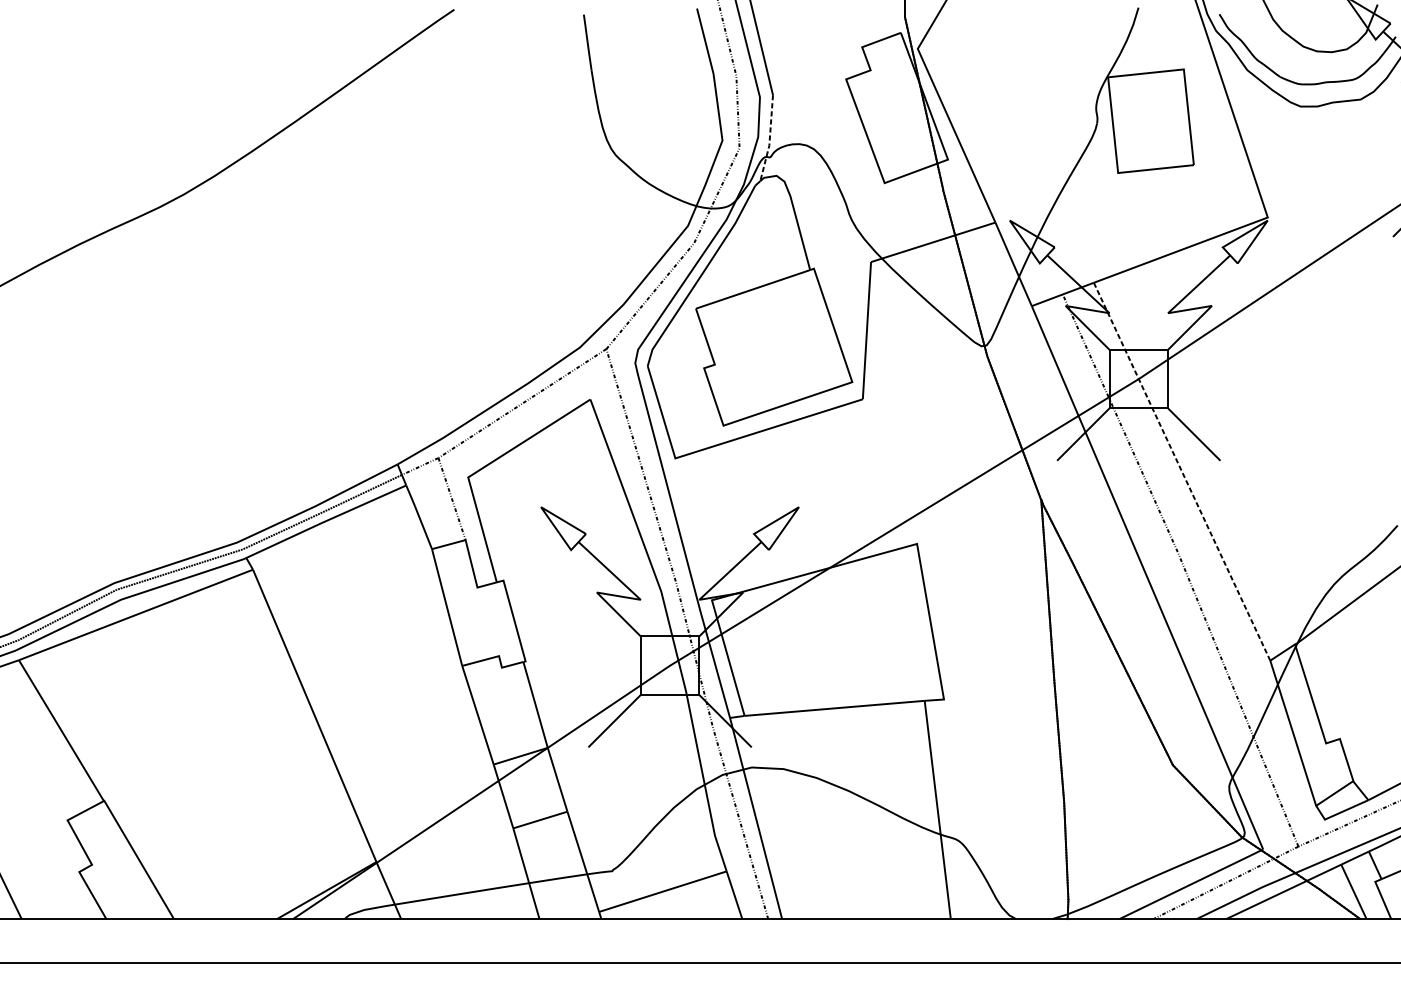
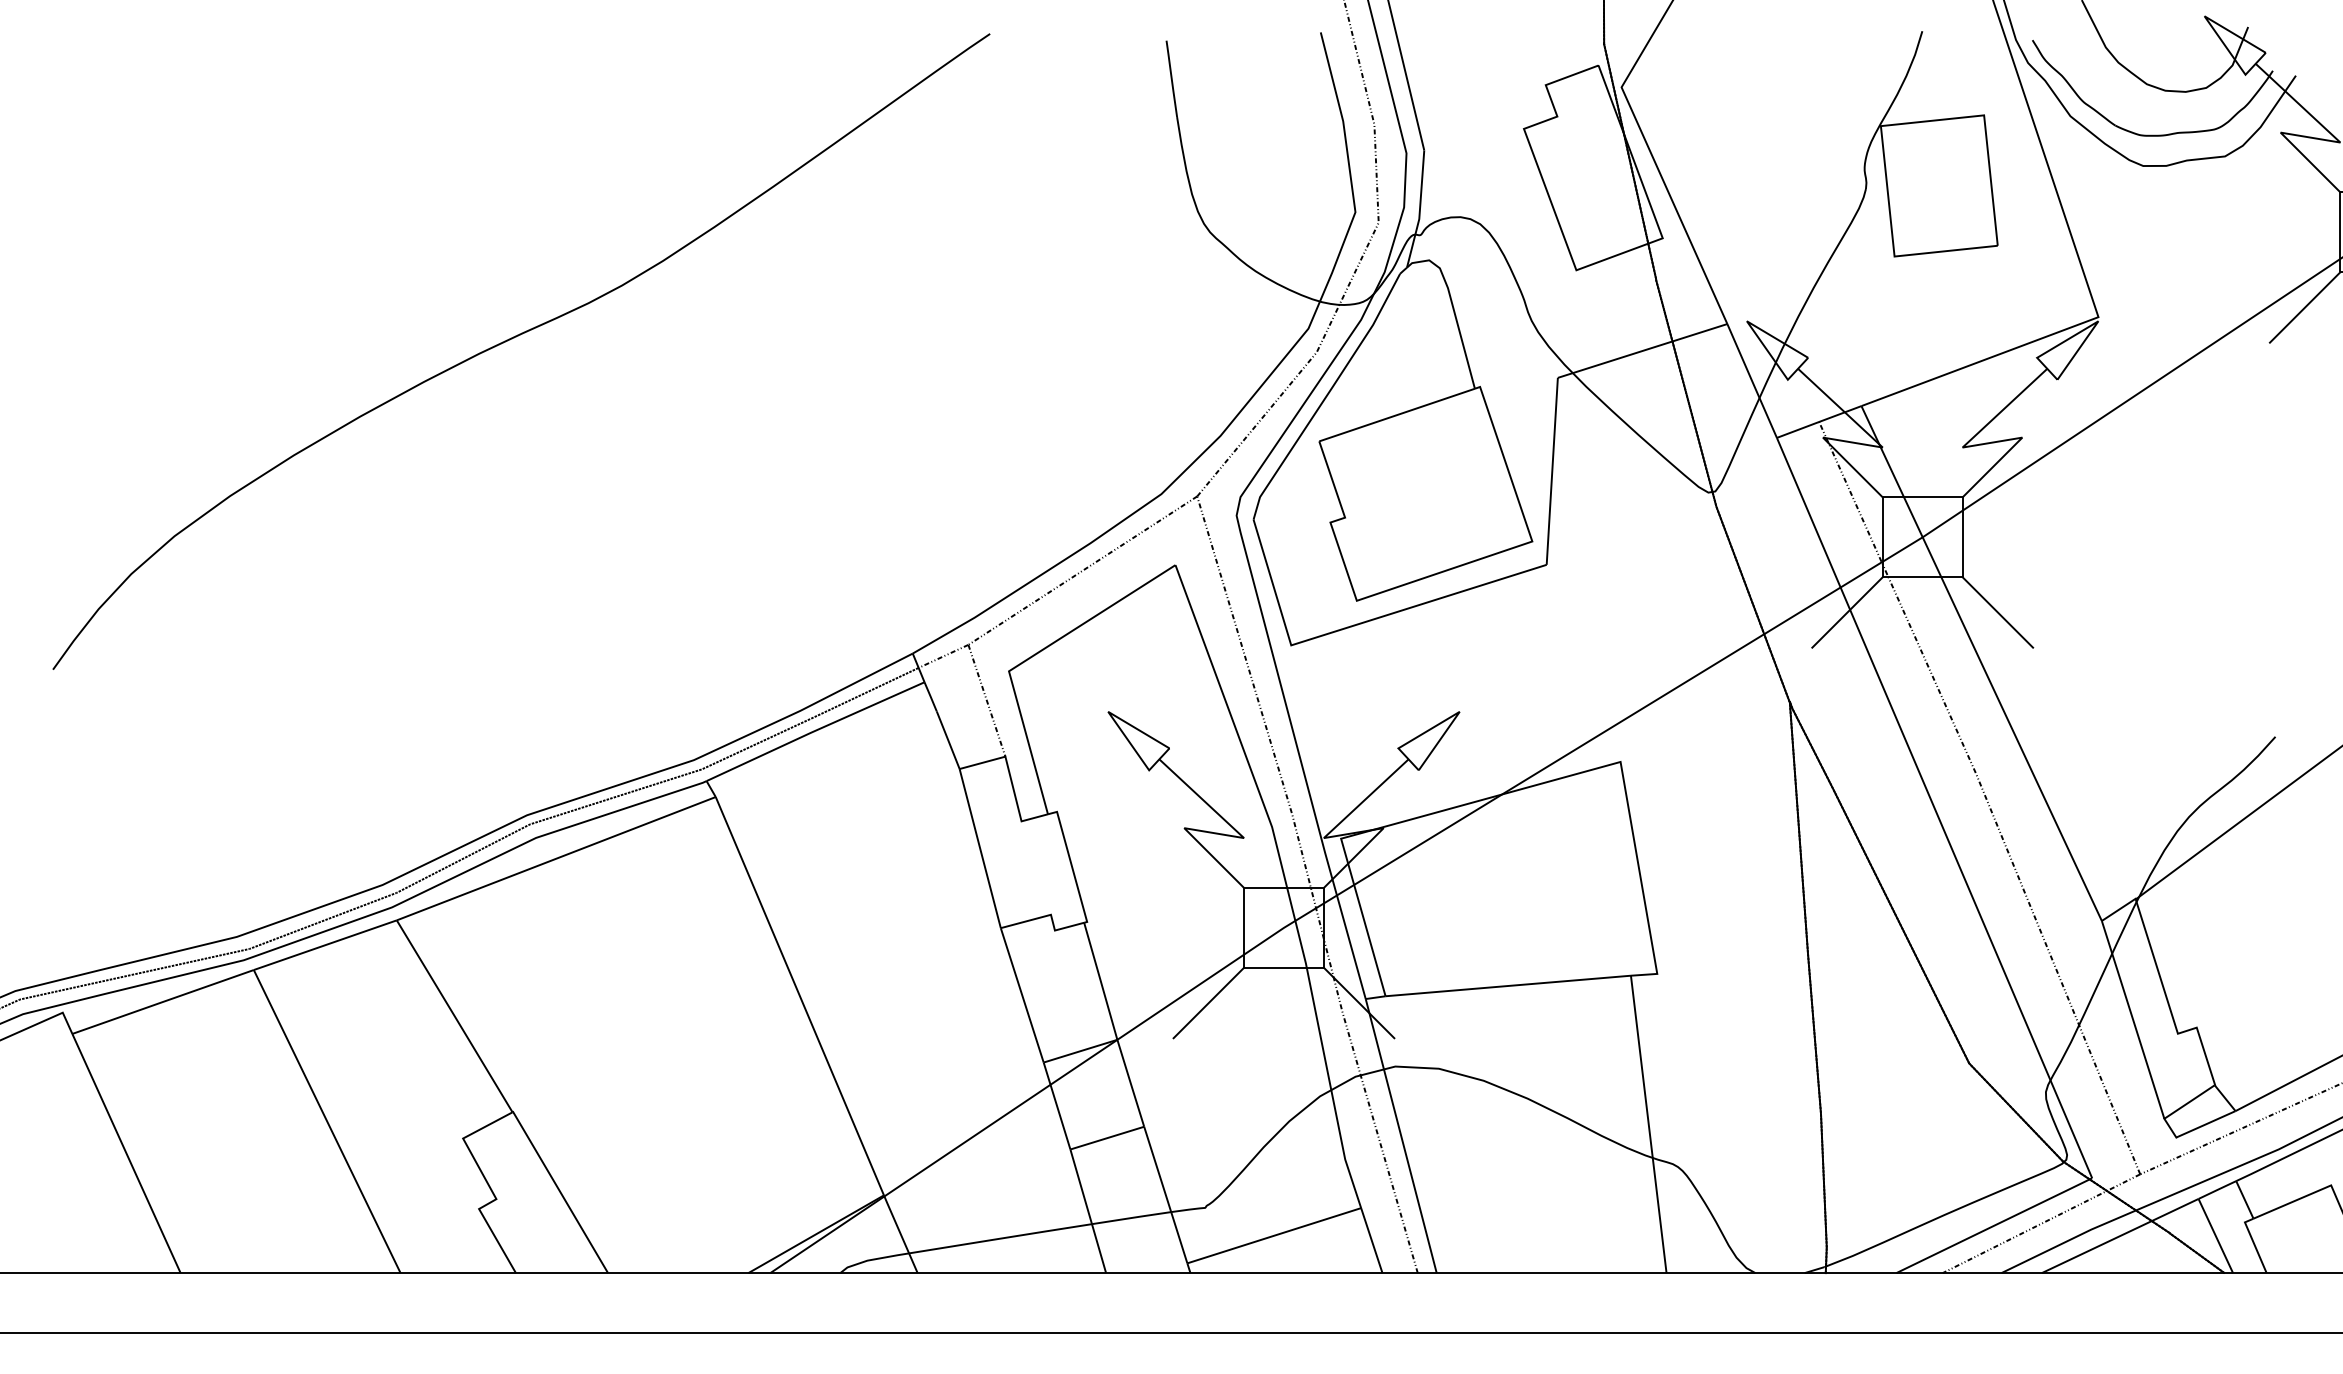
line: (769, 139) -> (1419, 210), dashed -> solid
line: (1181, 471) -> (1981, 663), dashed -> solid

